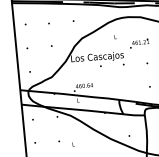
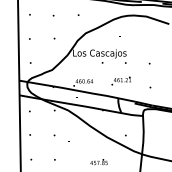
text: (138, 43) -> (120, 80), moved

